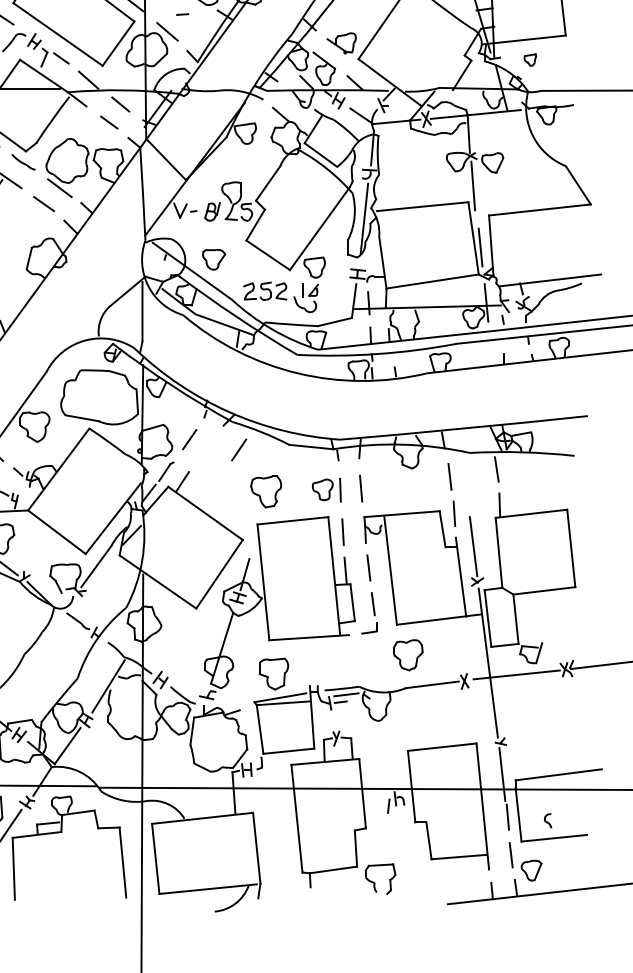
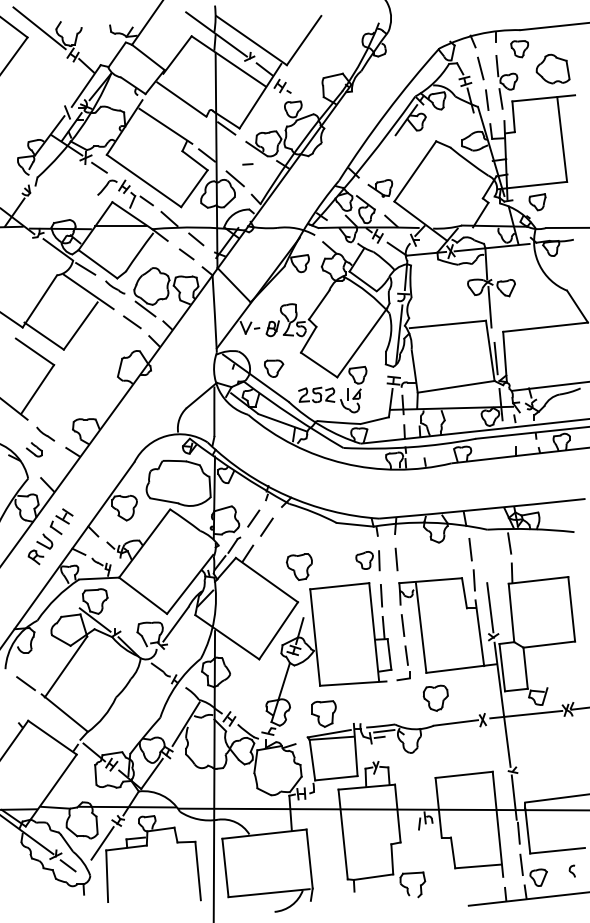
part: (530, 60) -> (537, 202), size x1.67
line: (238, 449) -> (266, 526), moved
part: (265, 491) -> (298, 566), moved
part: (547, 819) -> (571, 870), moved

